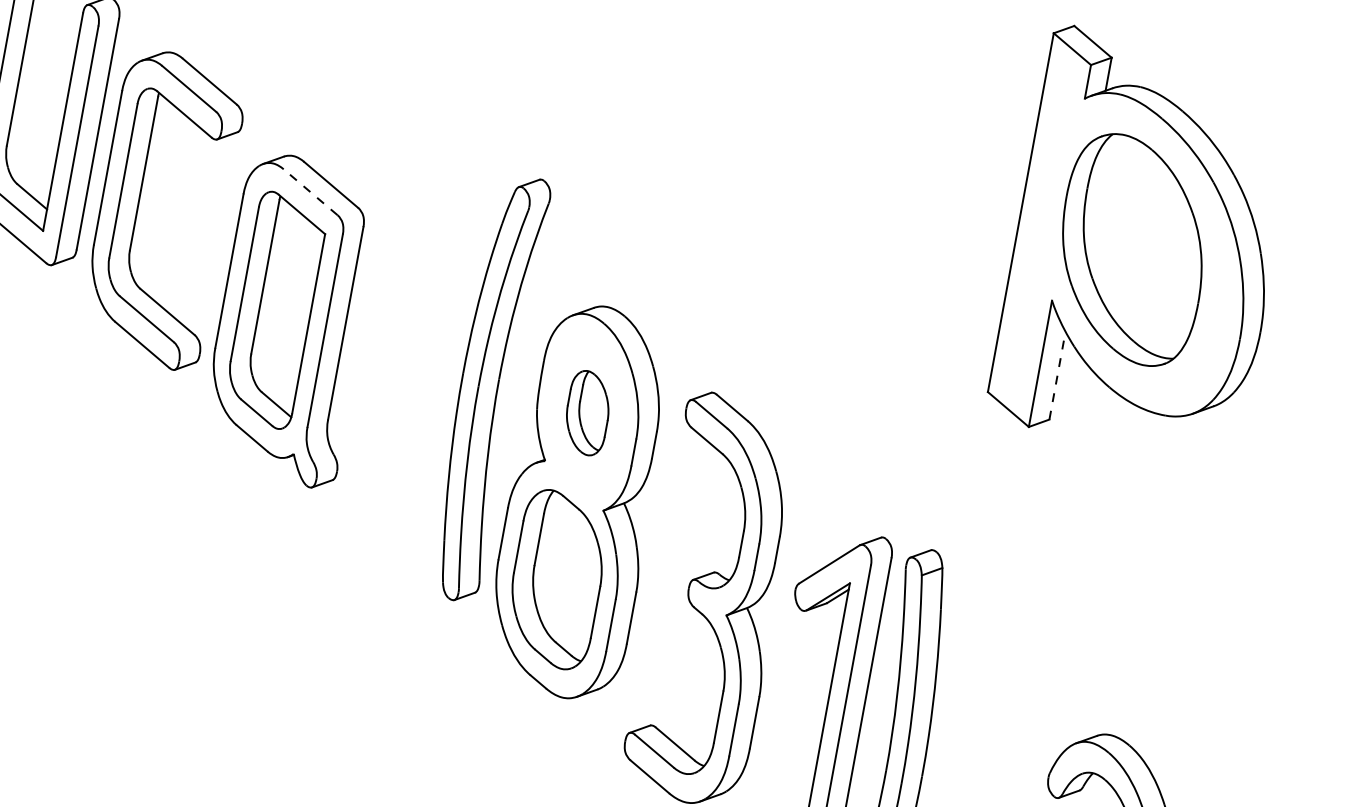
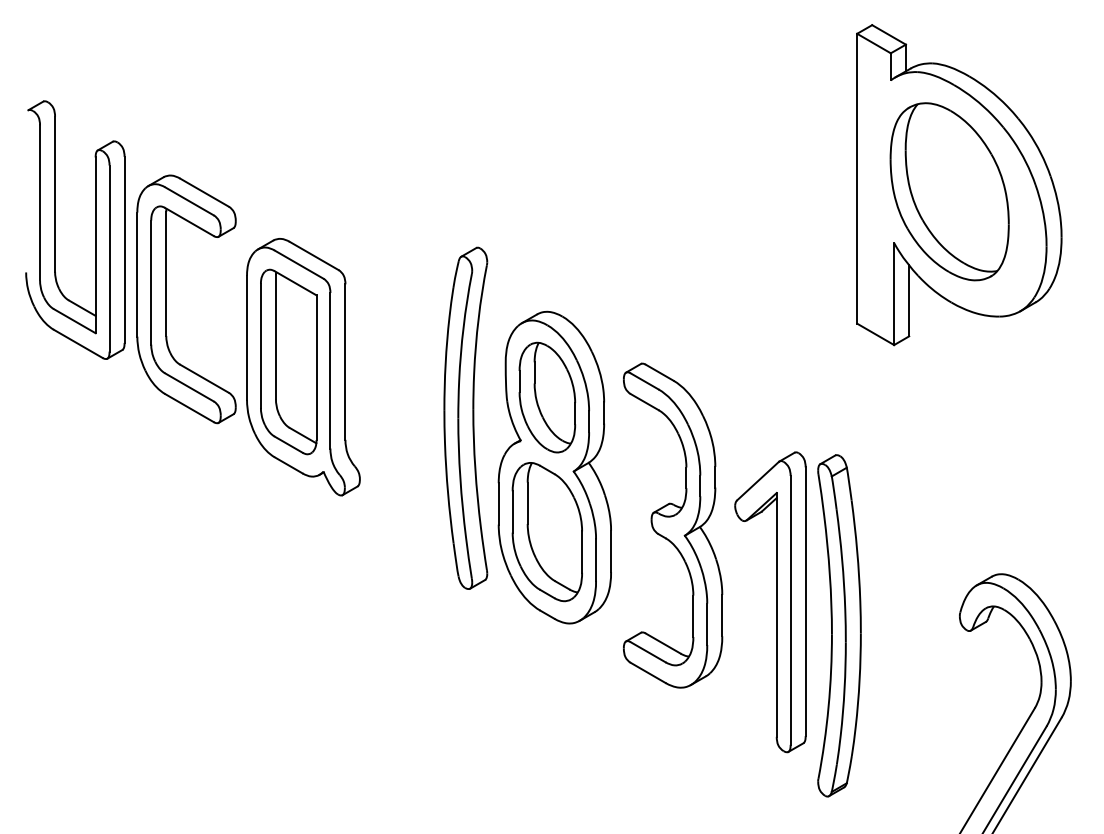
line: (309, 191) -> (298, 264), dashed -> solid
line: (1057, 375) -> (909, 300), dashed -> solid
part: (487, 387) -> (465, 417), moved
part: (587, 413) -> (547, 397), size x1.67

